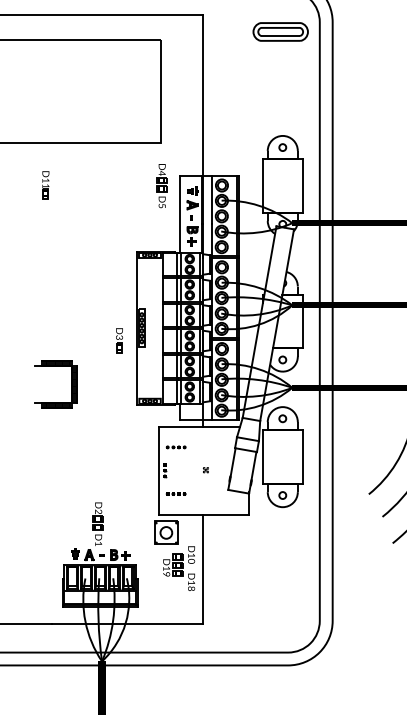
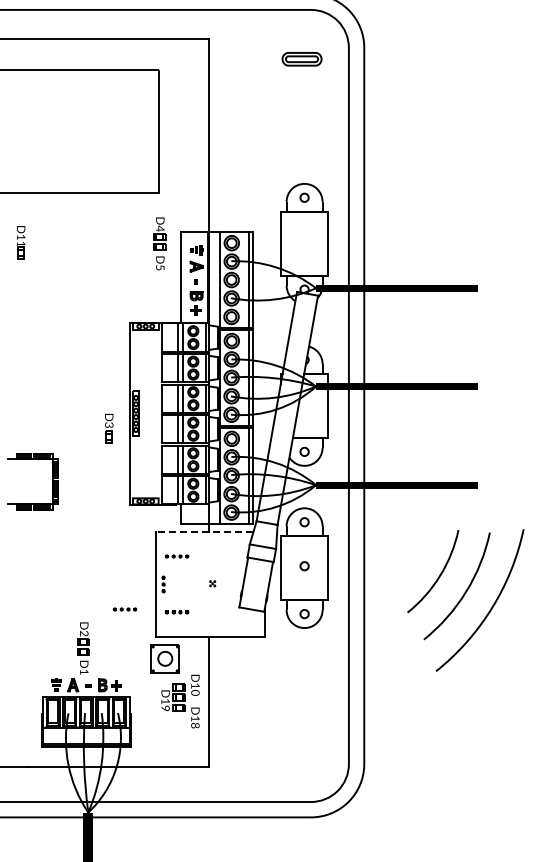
part: (280, 31) -> (301, 58), size x0.6
line: (199, 427) -> (204, 532), solid -> dashed
circle: (282, 455) -> (304, 566), added
line: (131, 491) -> (123, 609), added

